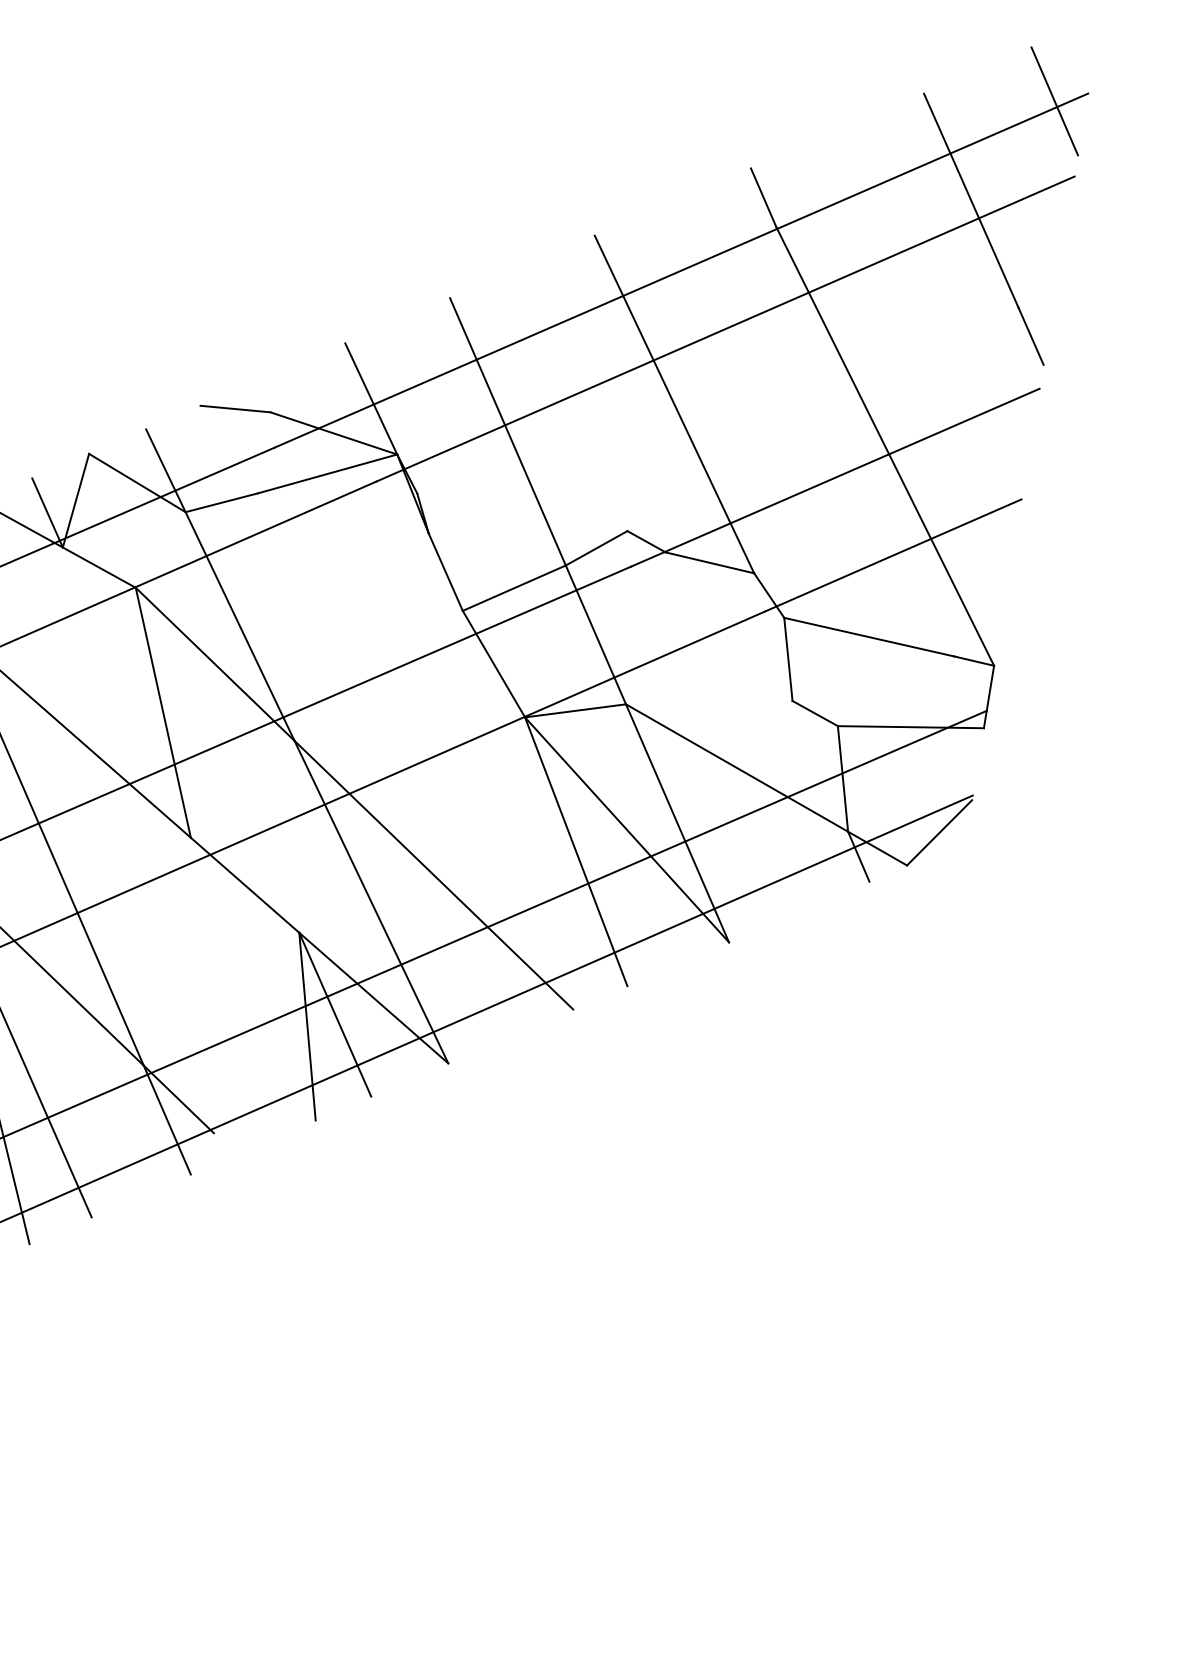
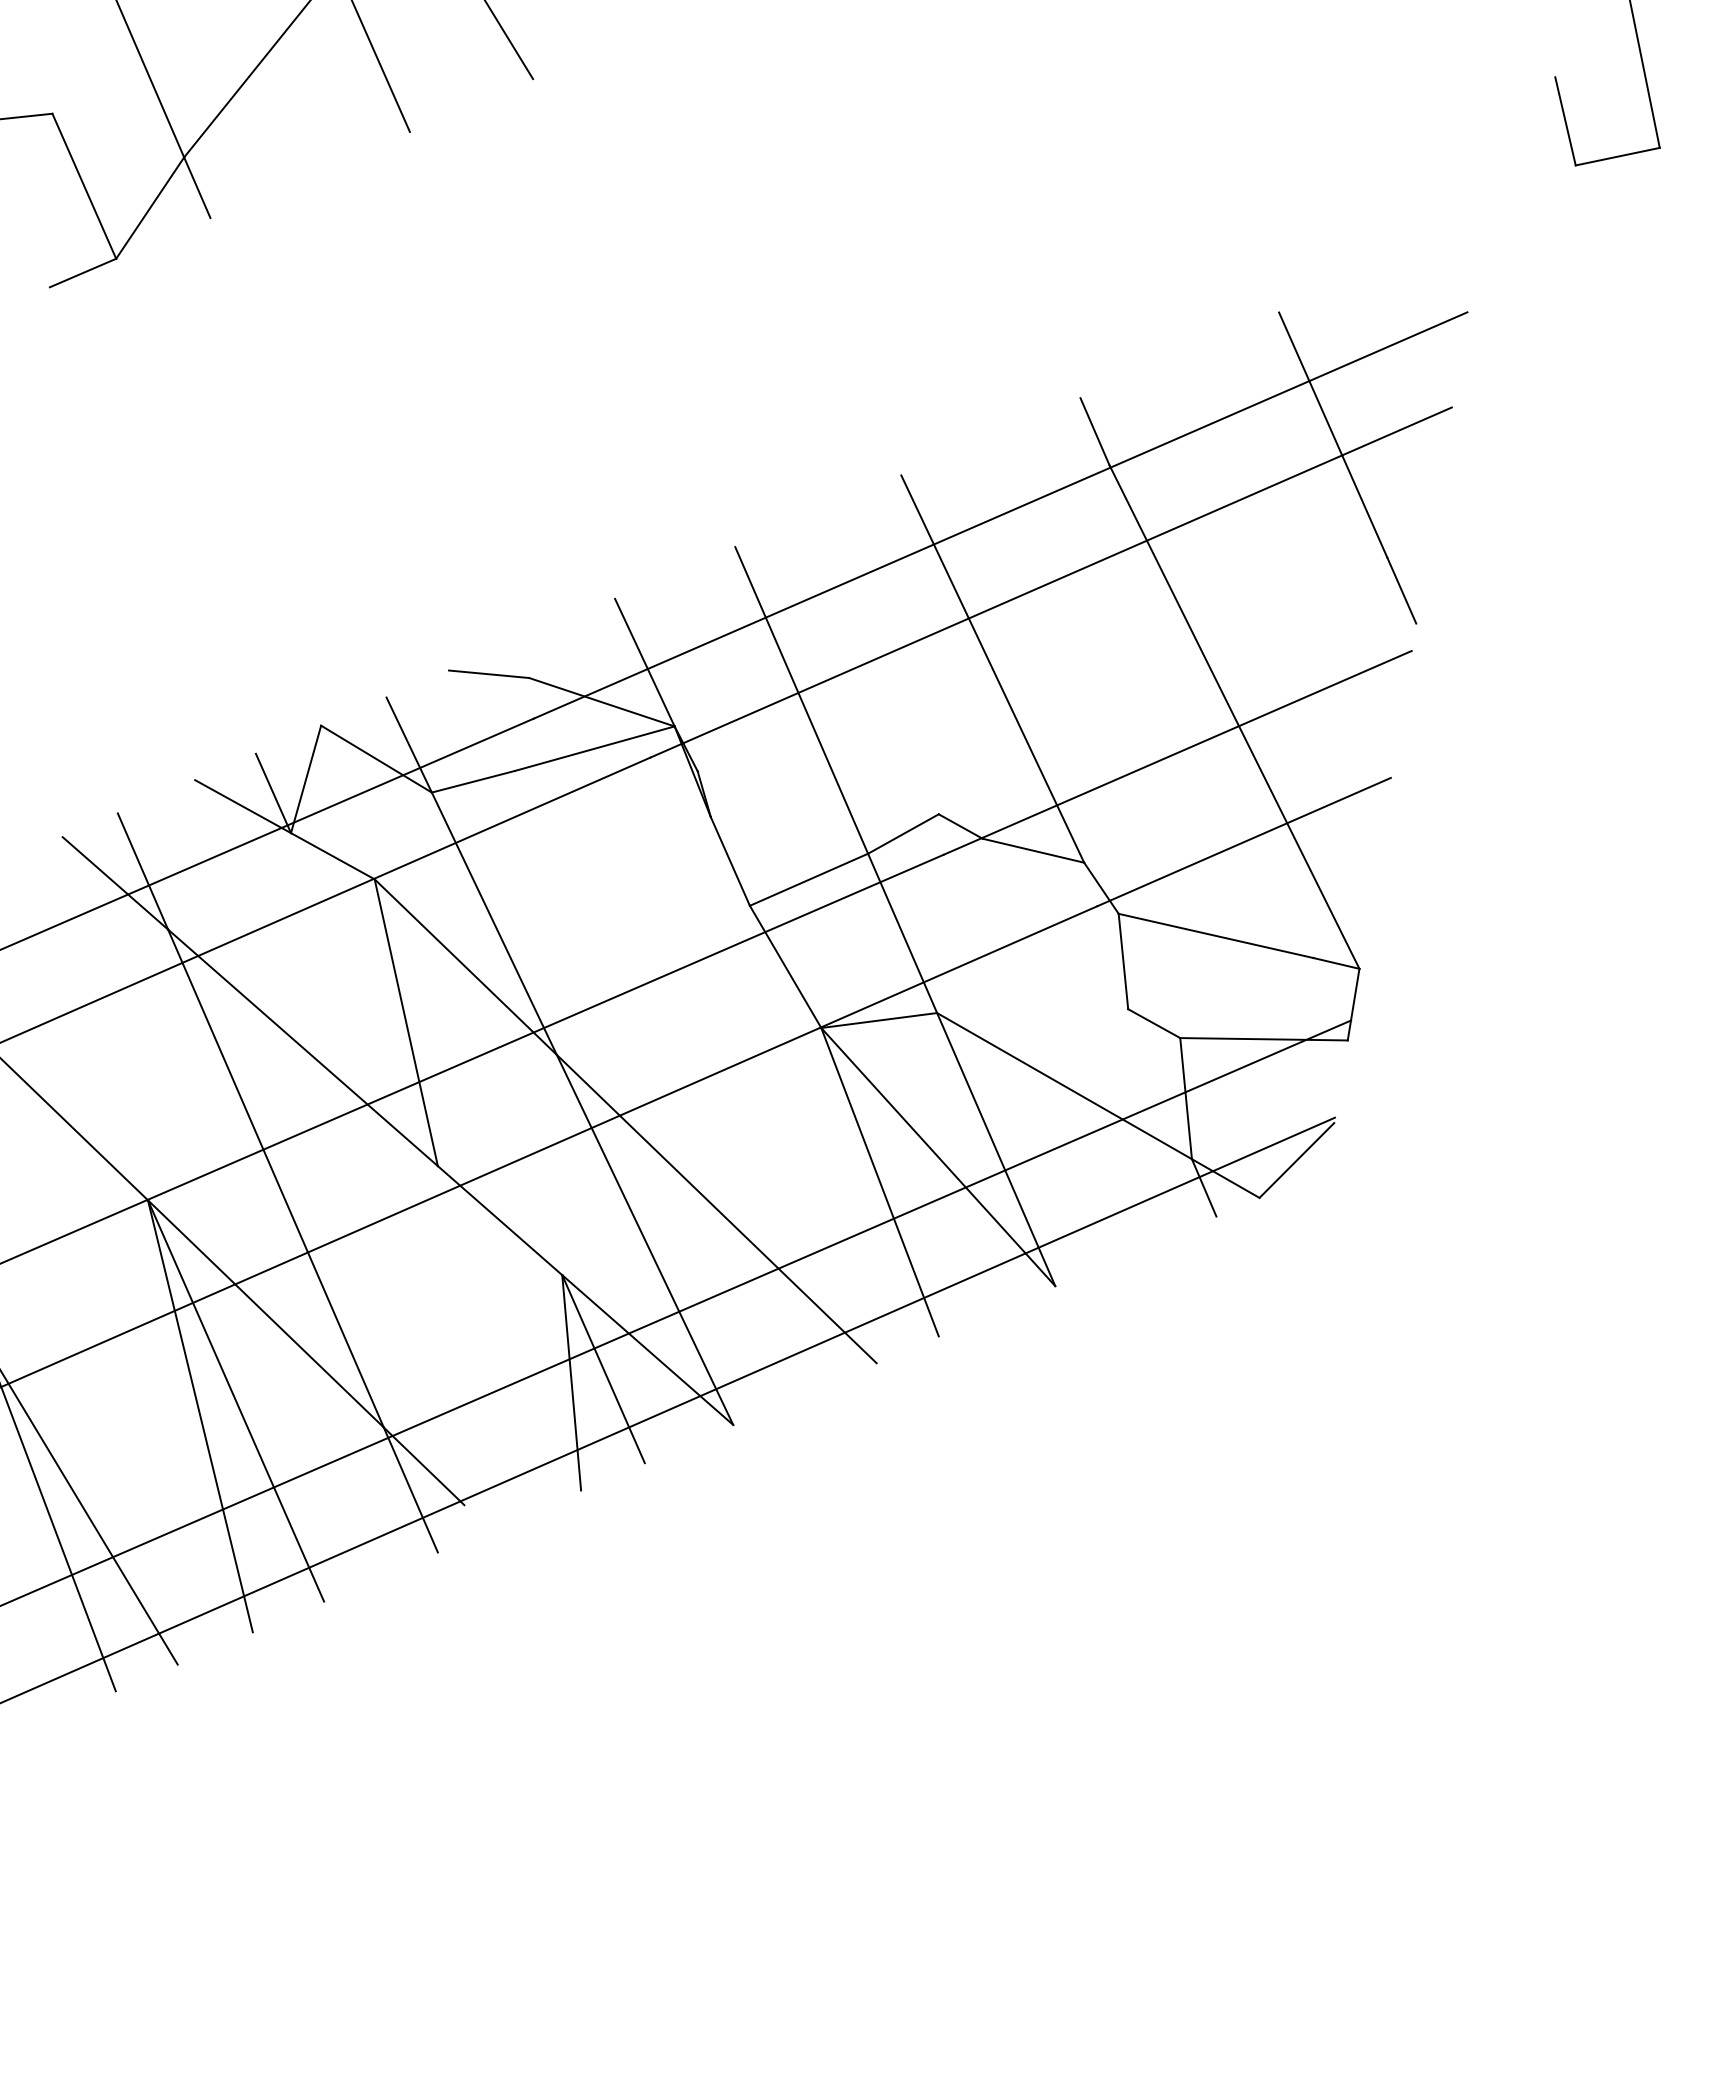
line: (1054, 101) -> (1428, 321), removed

